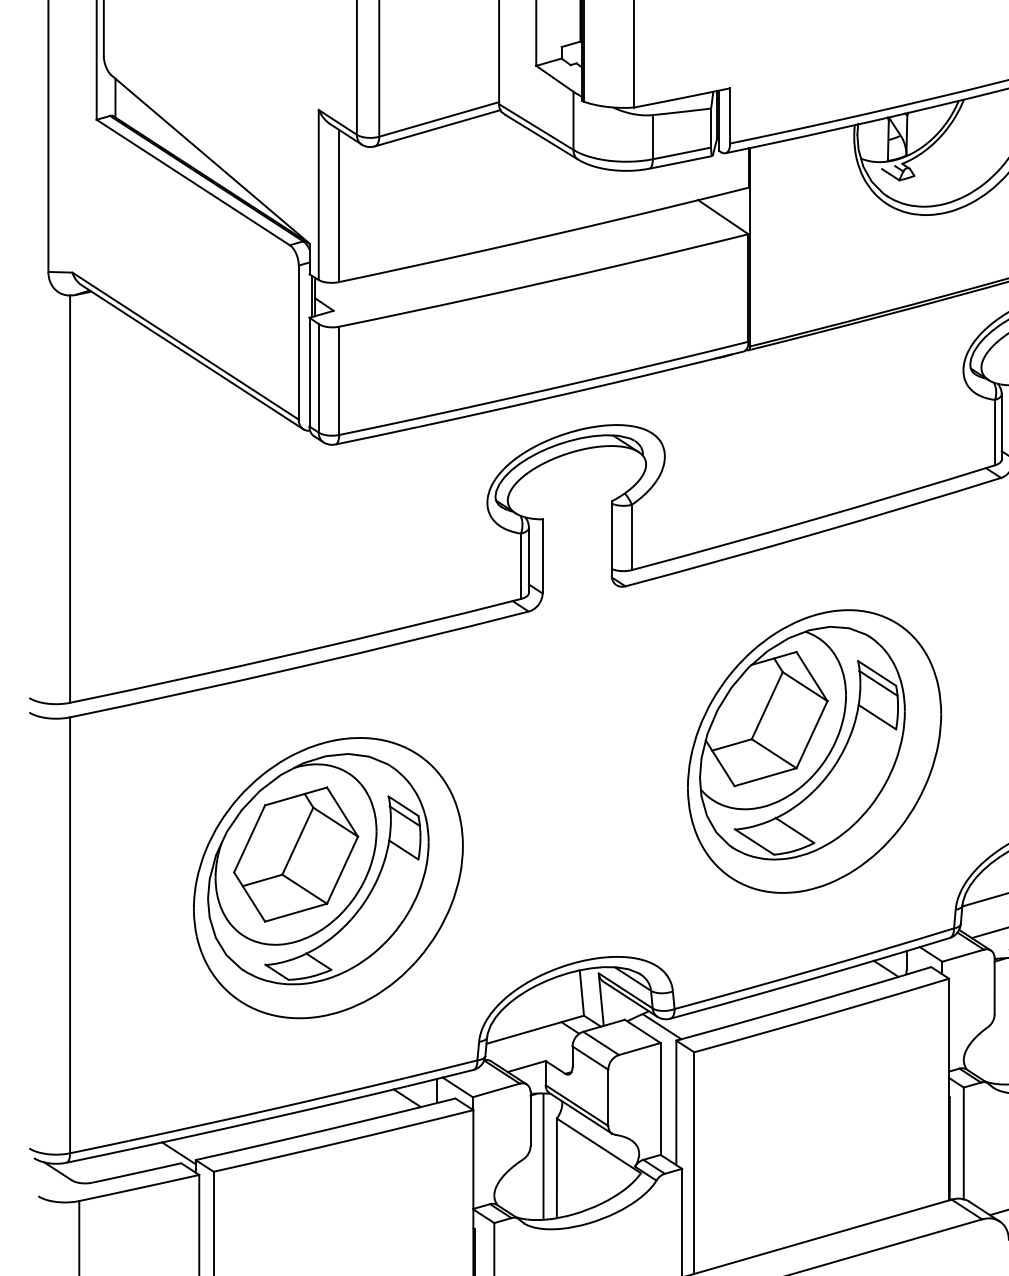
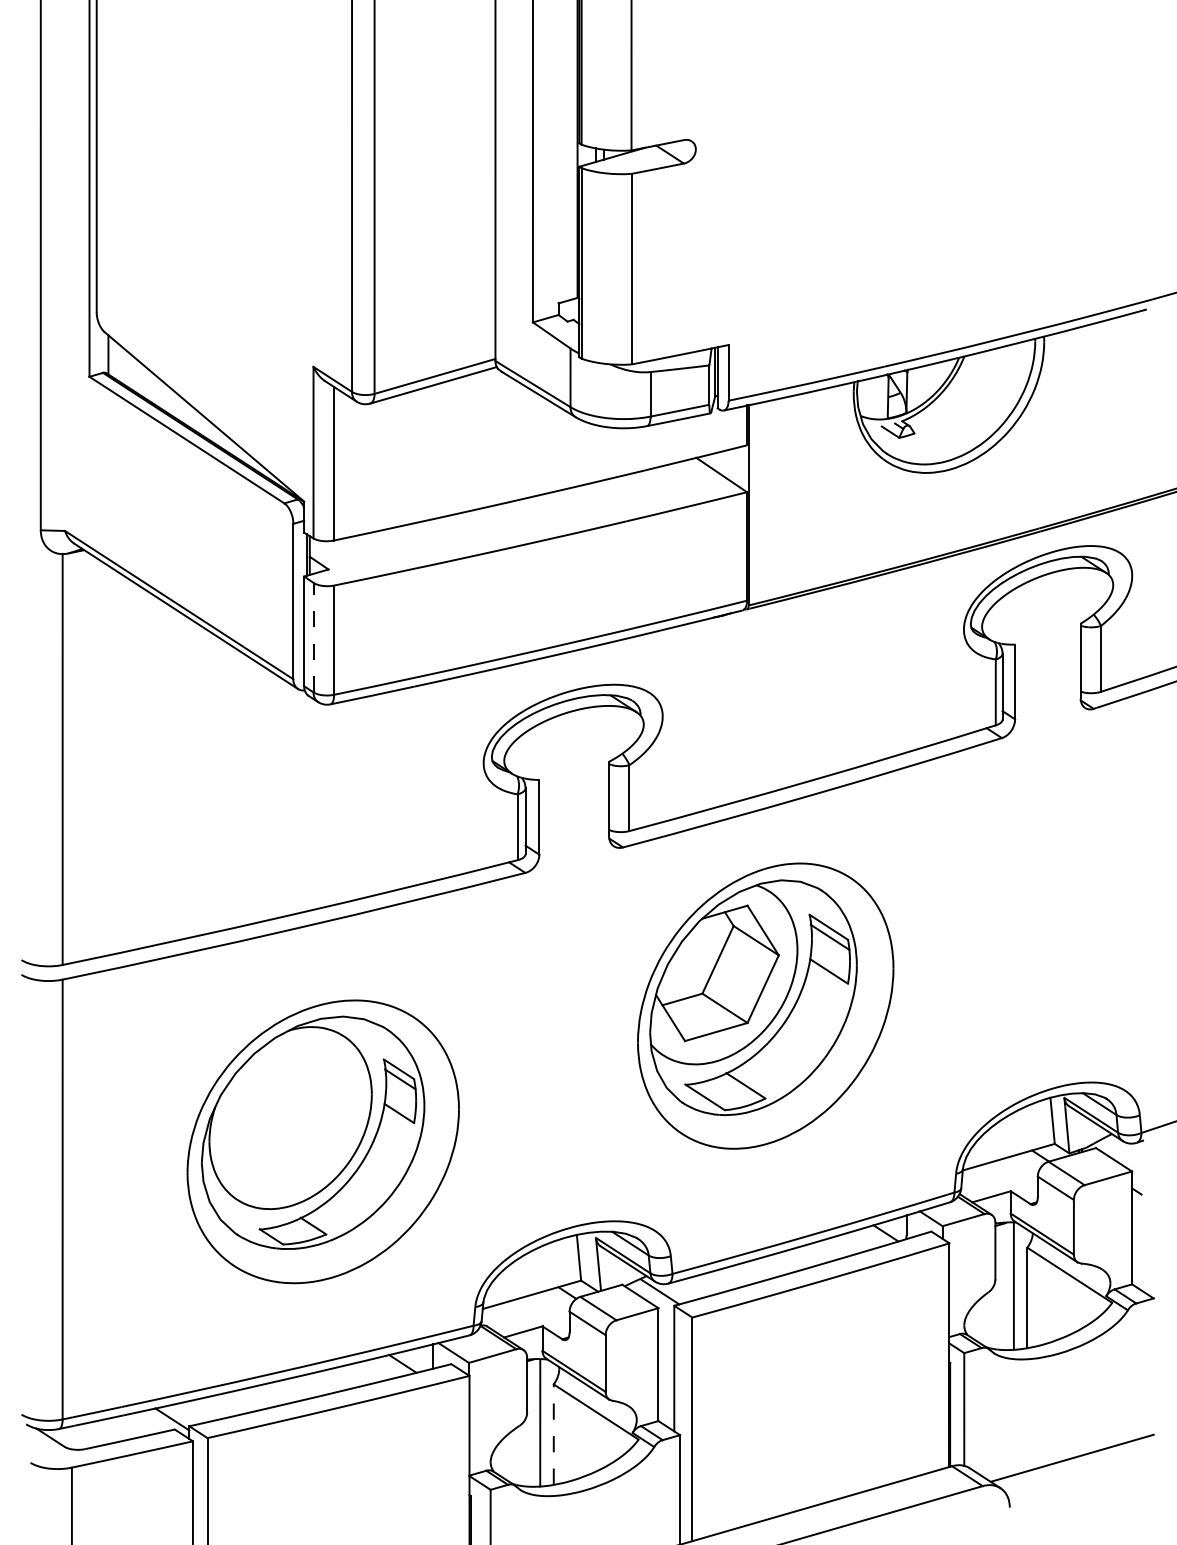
line: (318, 378) -> (313, 637), solid -> dashed
part: (814, 750) -> (765, 1005), moved
part: (295, 853) -> (290, 1117), removed
line: (556, 1168) -> (553, 1434), solid -> dashed

